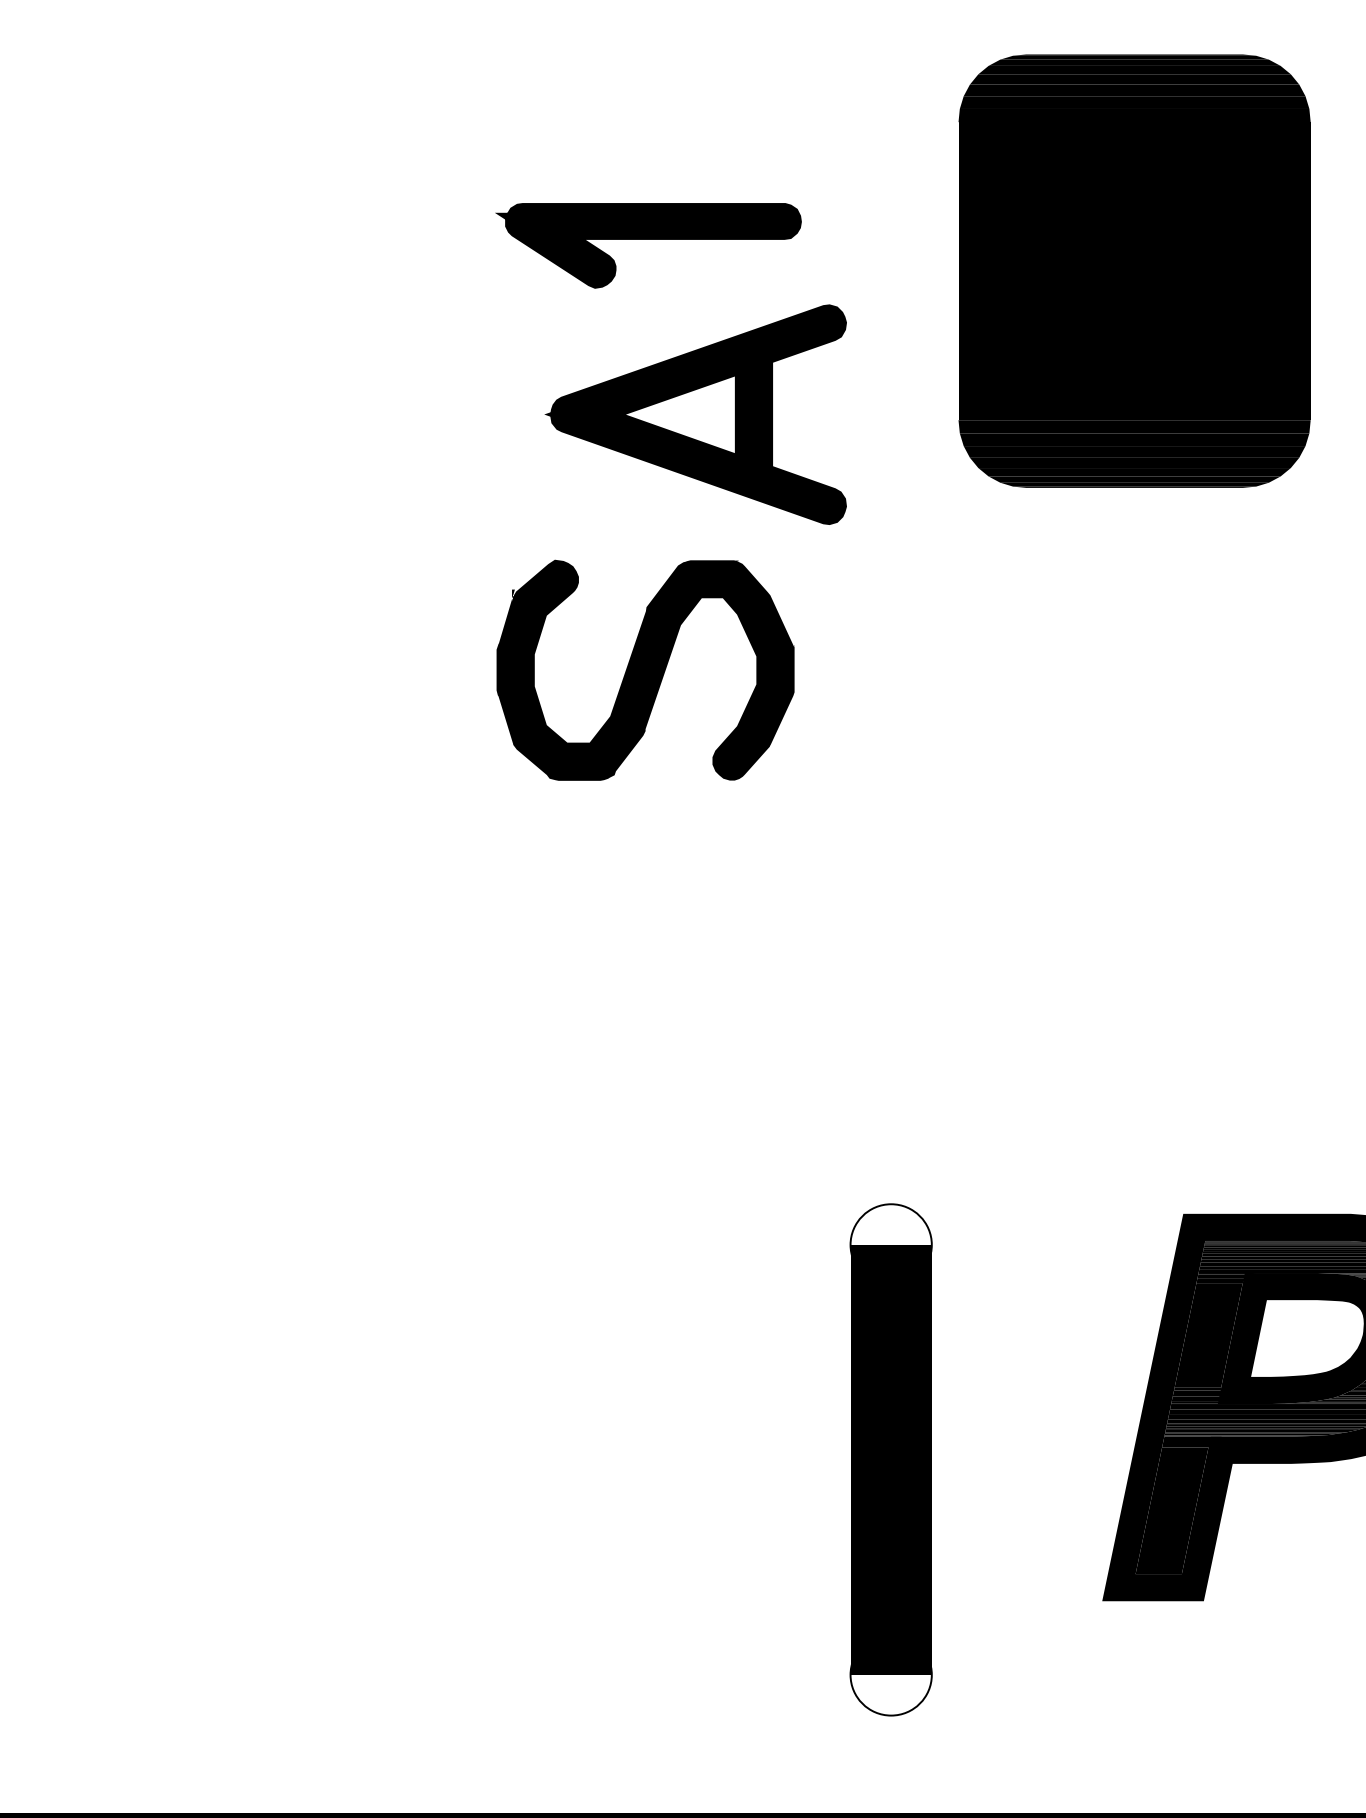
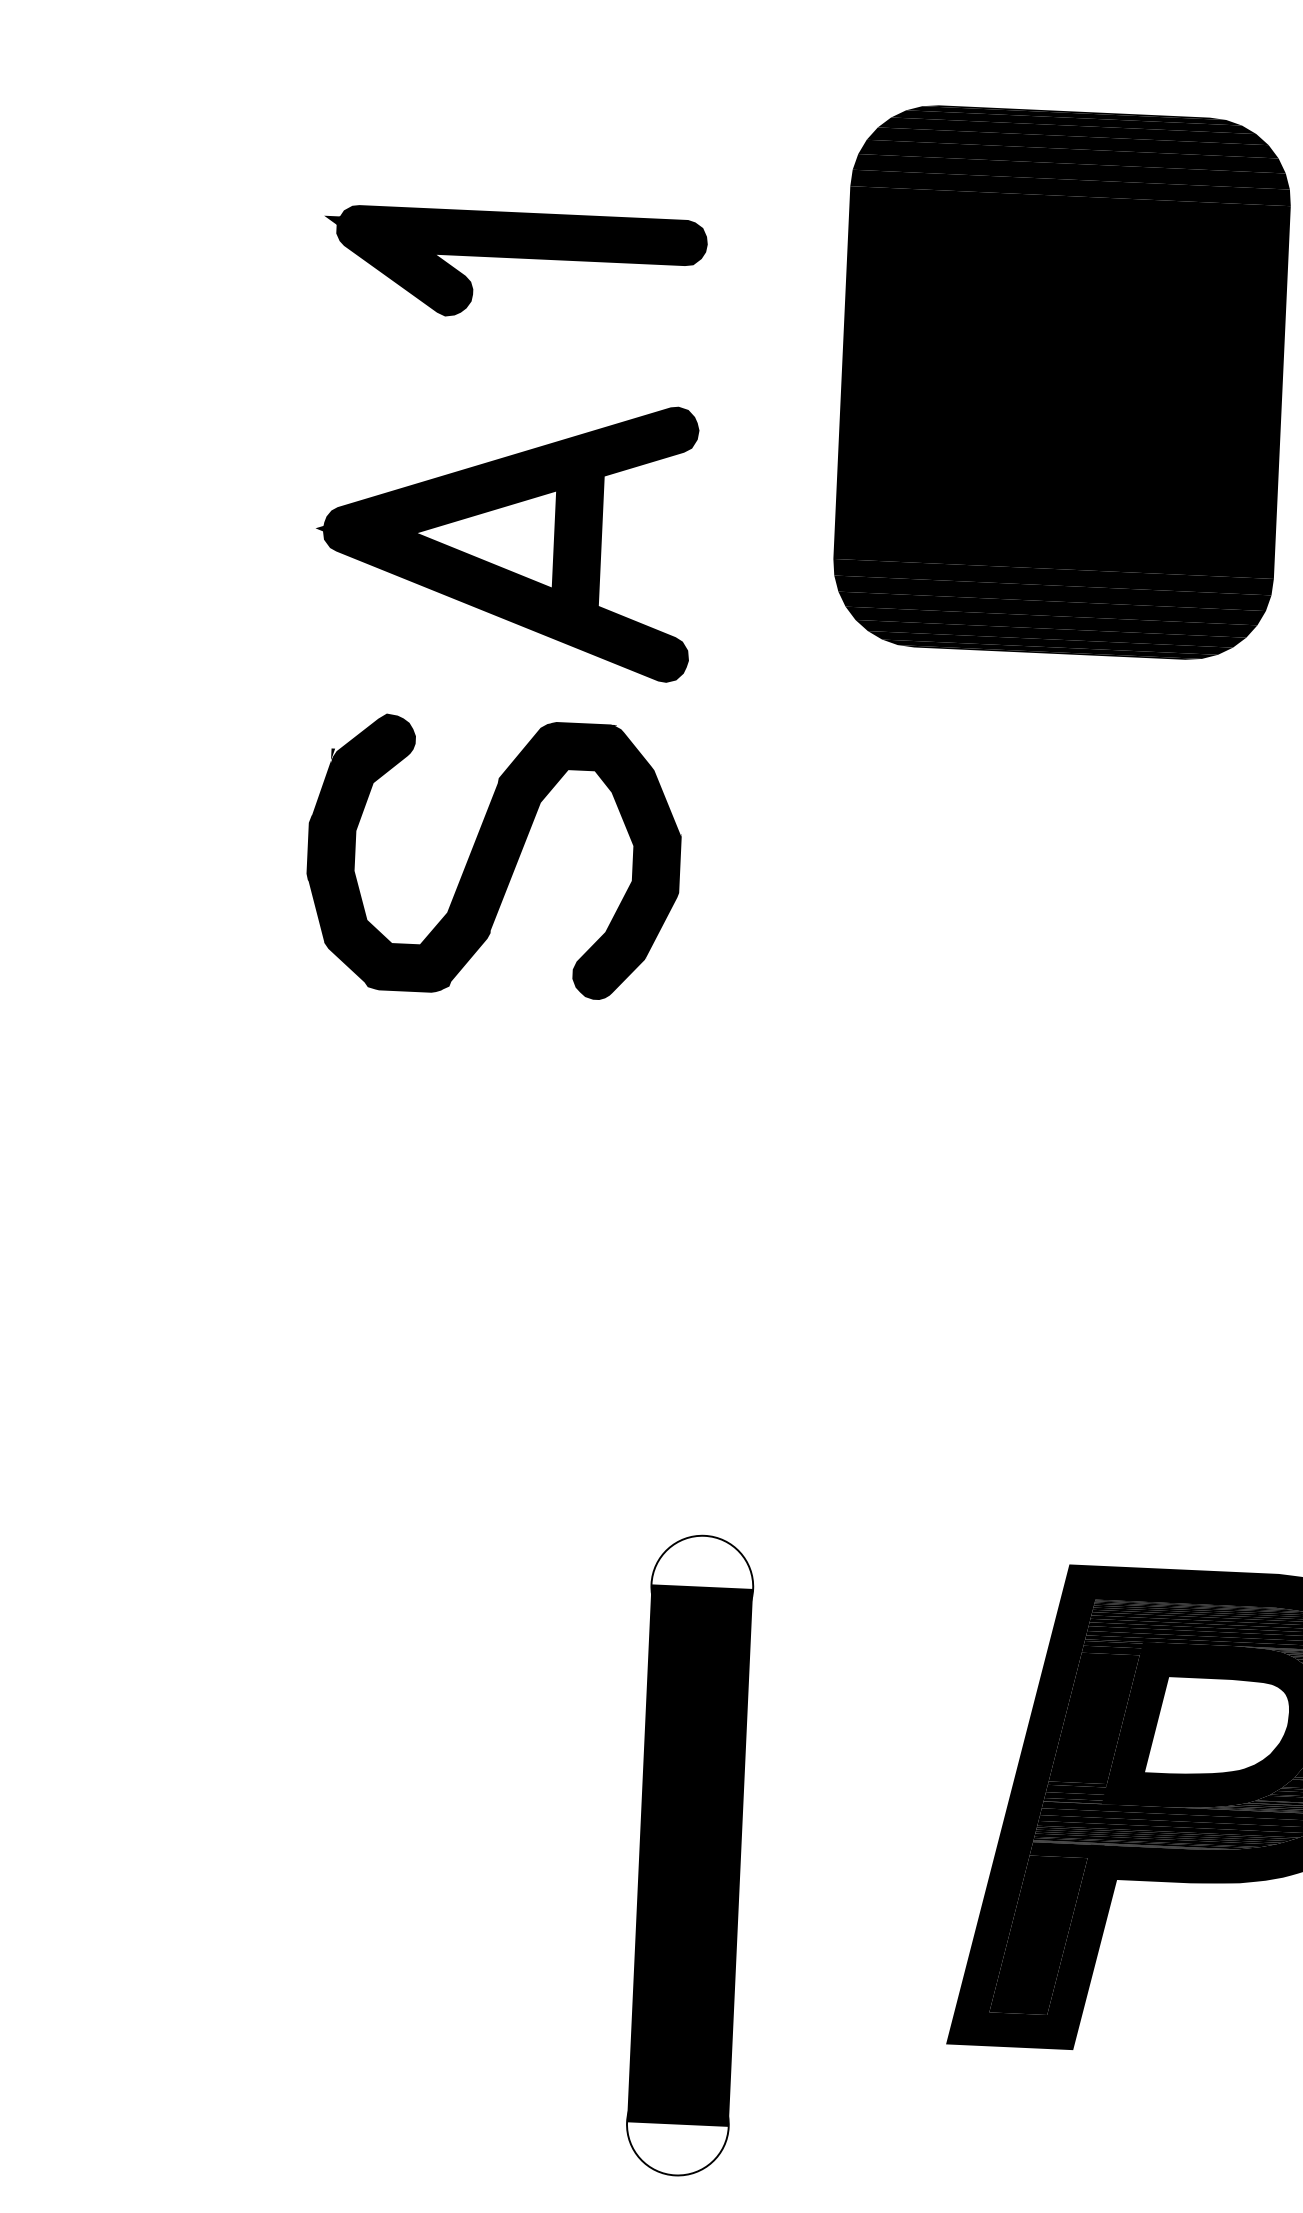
part: (648, 245) -> (514, 265), moved
part: (645, 669) -> (493, 856), moved

